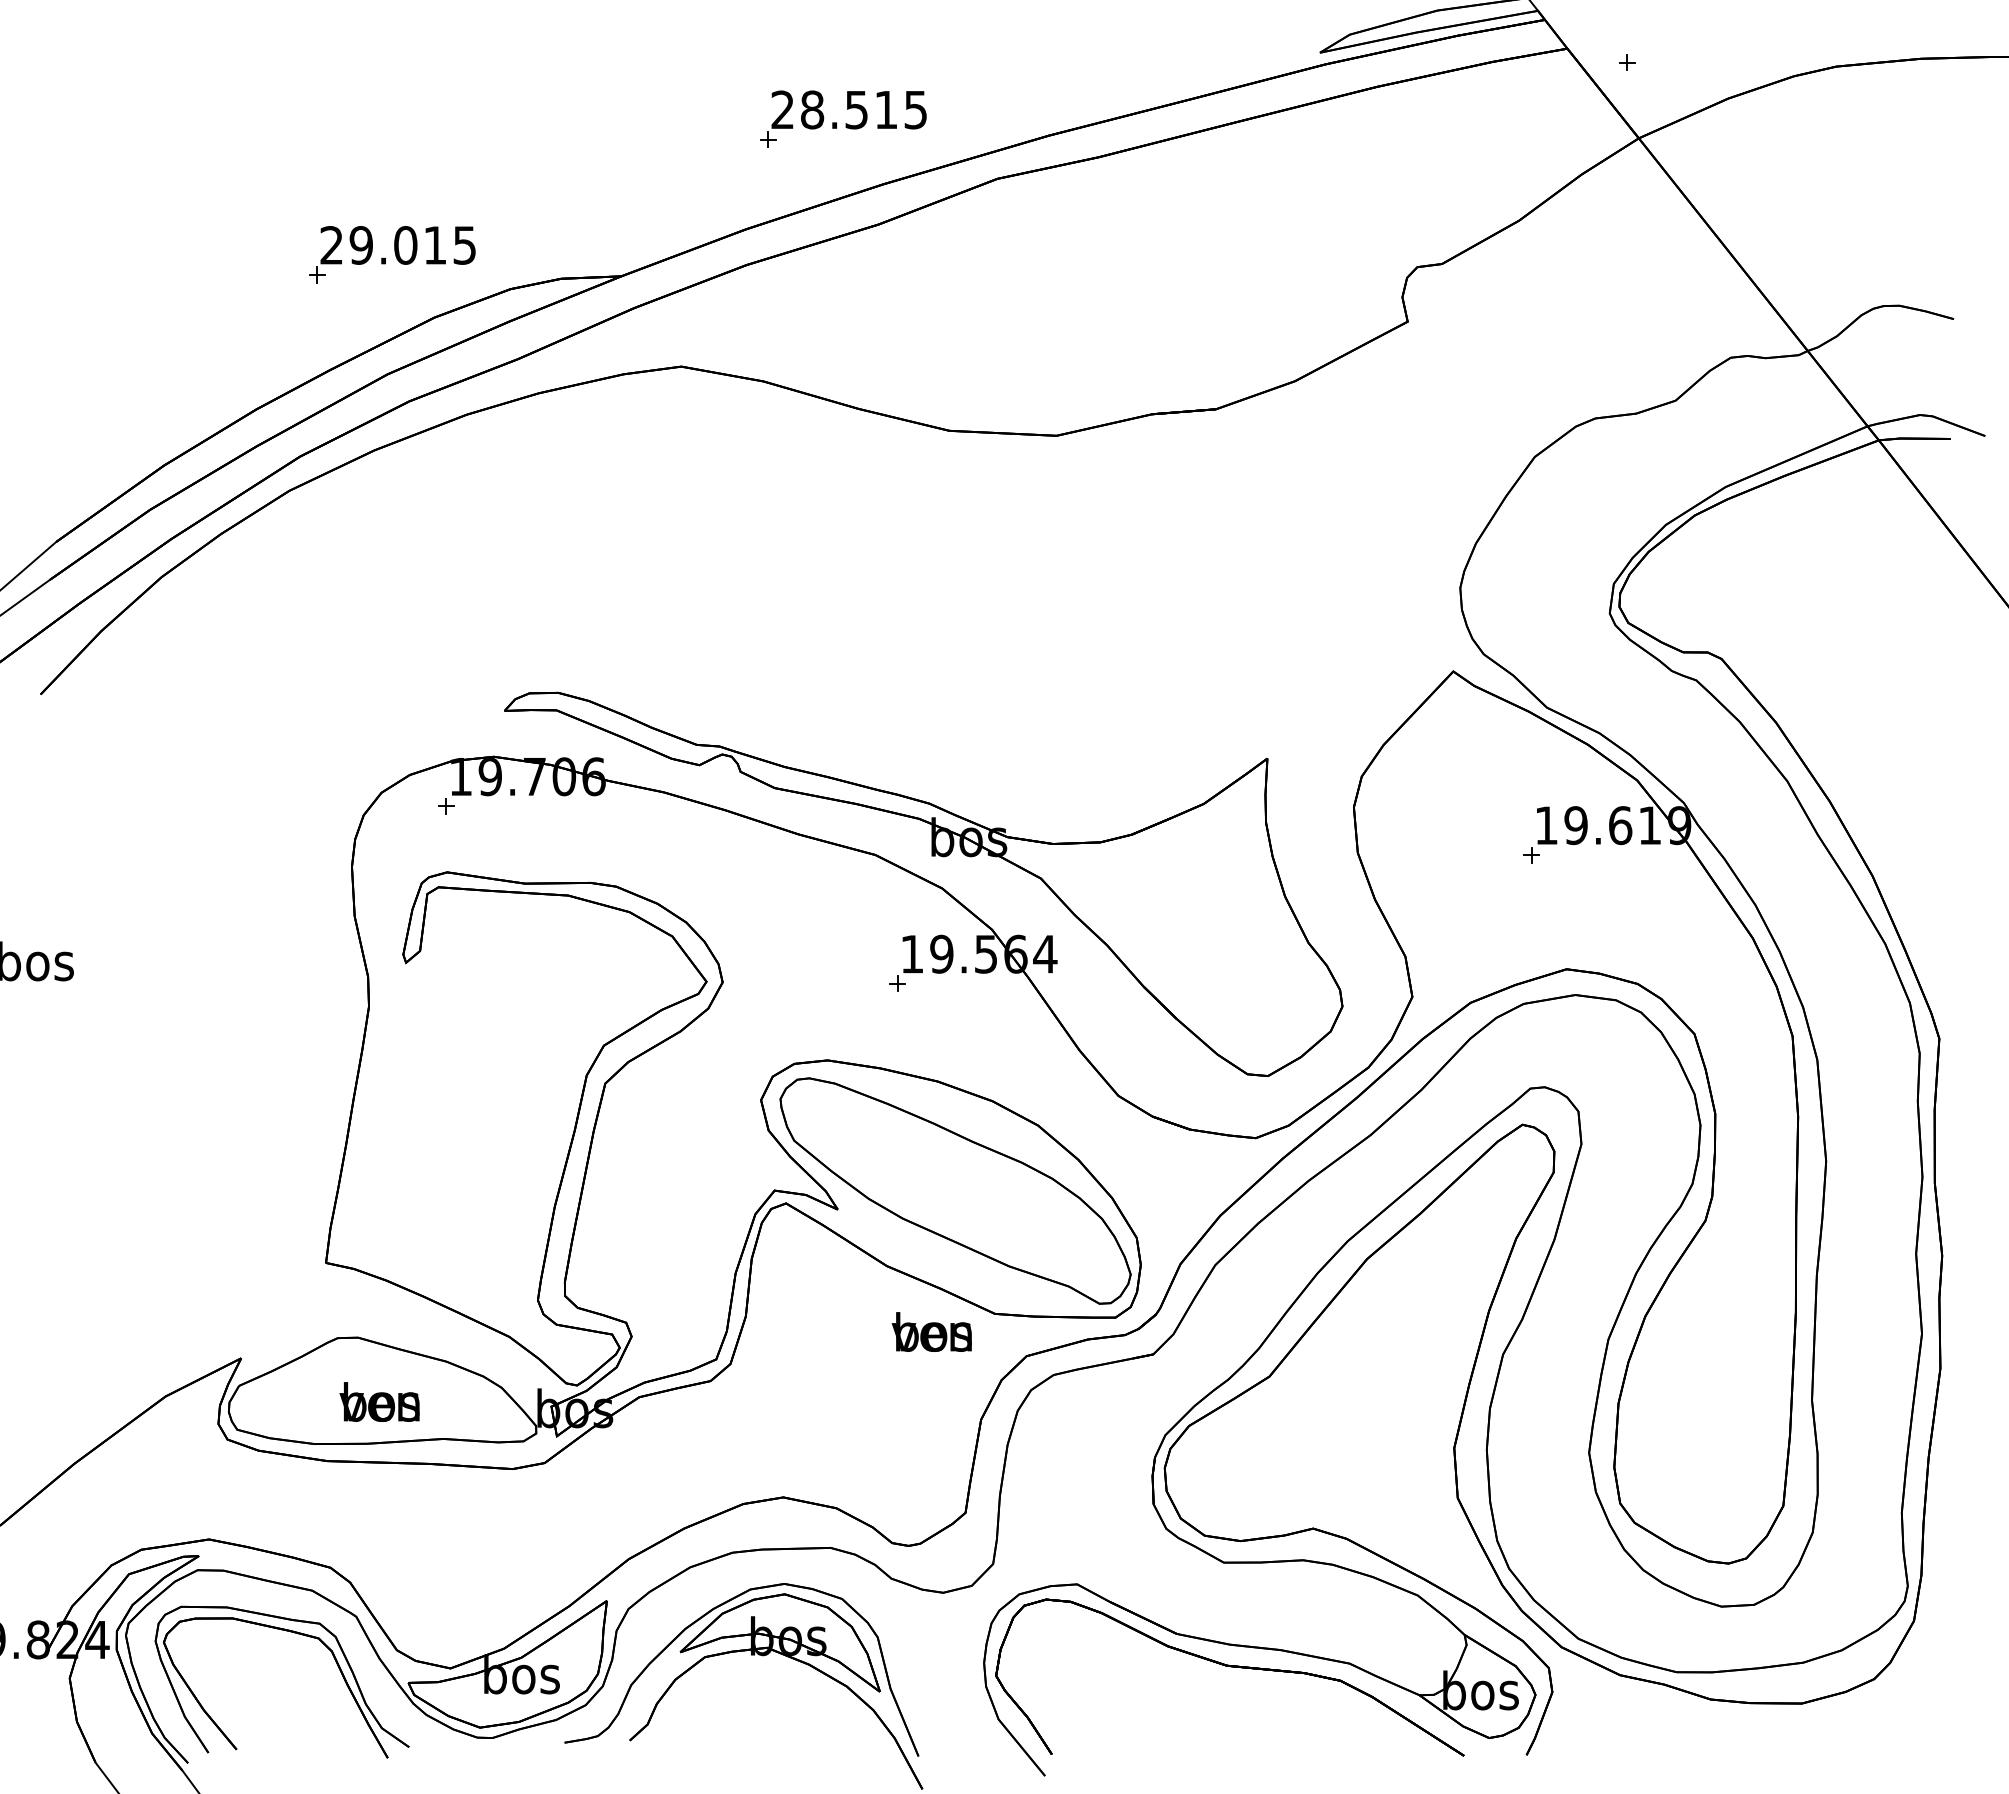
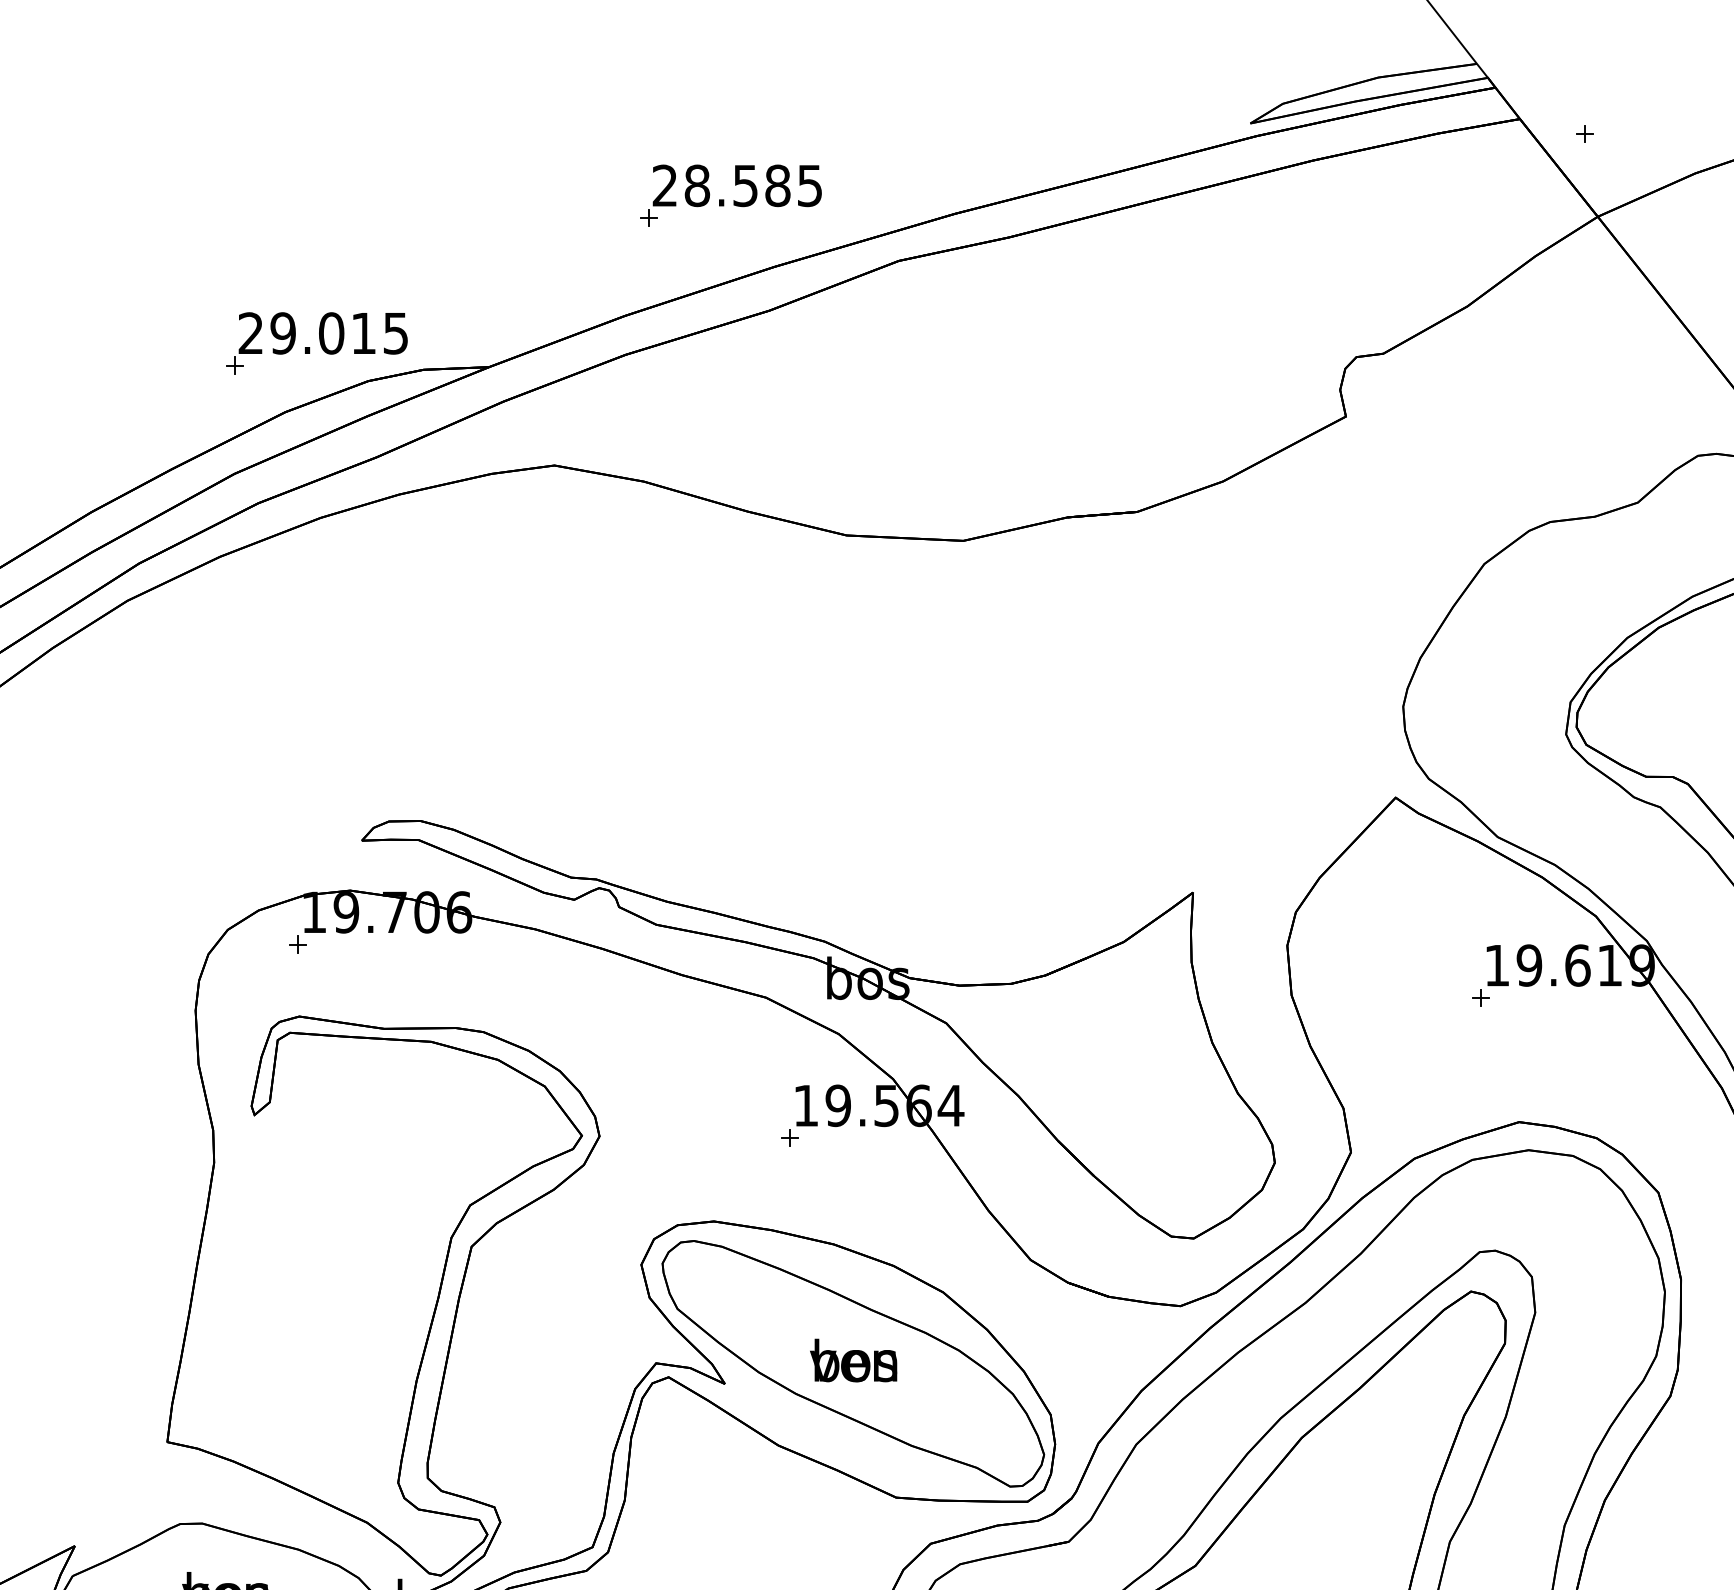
text: (885, 109) -> (776, 185), 28.515 -> 28.585
part: (392, 254) -> (317, 343), moved
text: (931, 1331) -> (853, 1359), moved

